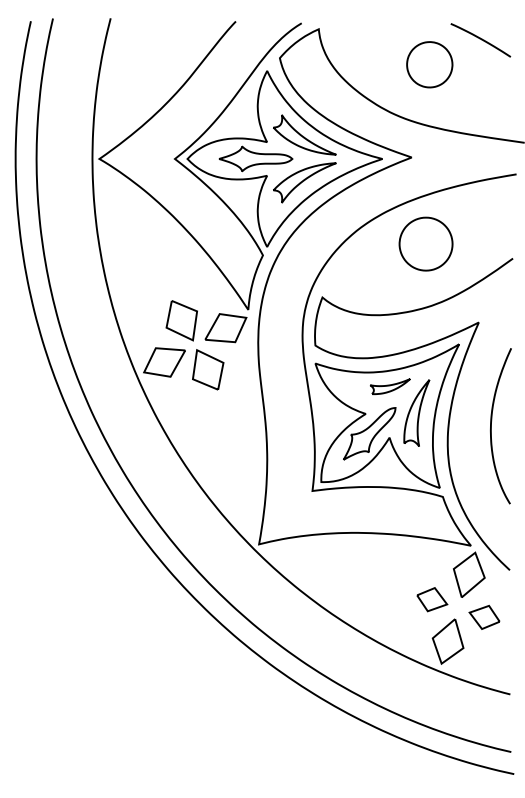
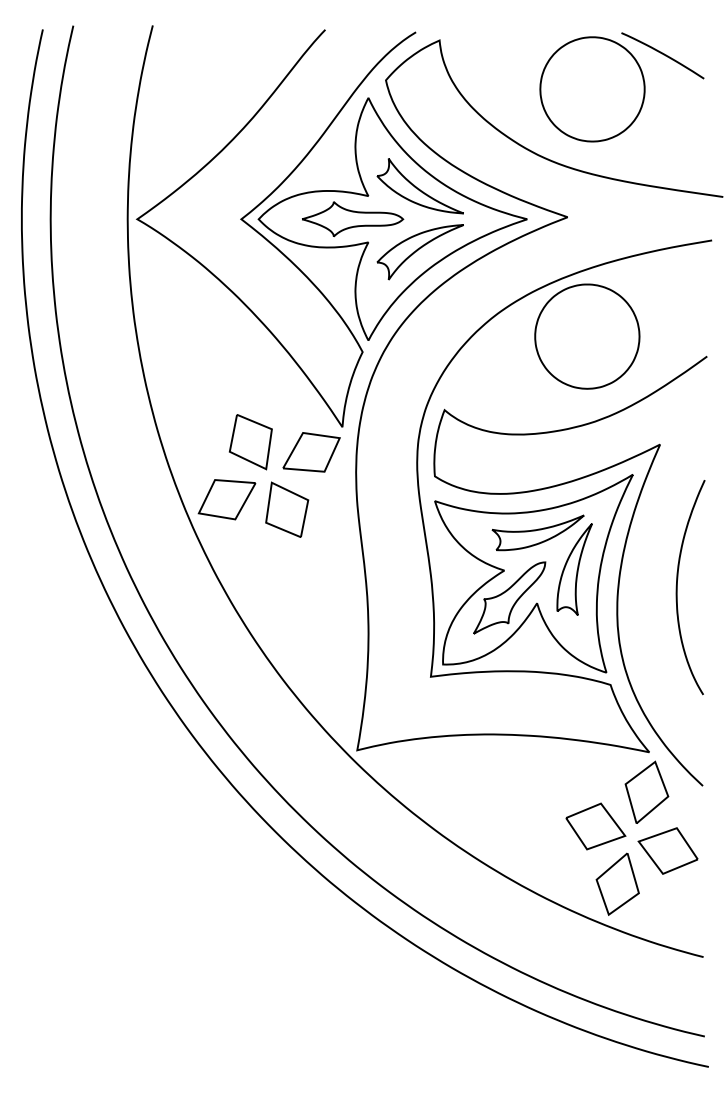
part: (429, 64) -> (592, 89), size x1.67
part: (426, 244) -> (587, 336), size x1.43
part: (389, 386) -> (537, 532), size x1.67
part: (431, 599) -> (595, 826), size x1.43
part: (484, 617) -> (667, 850), size x1.43

